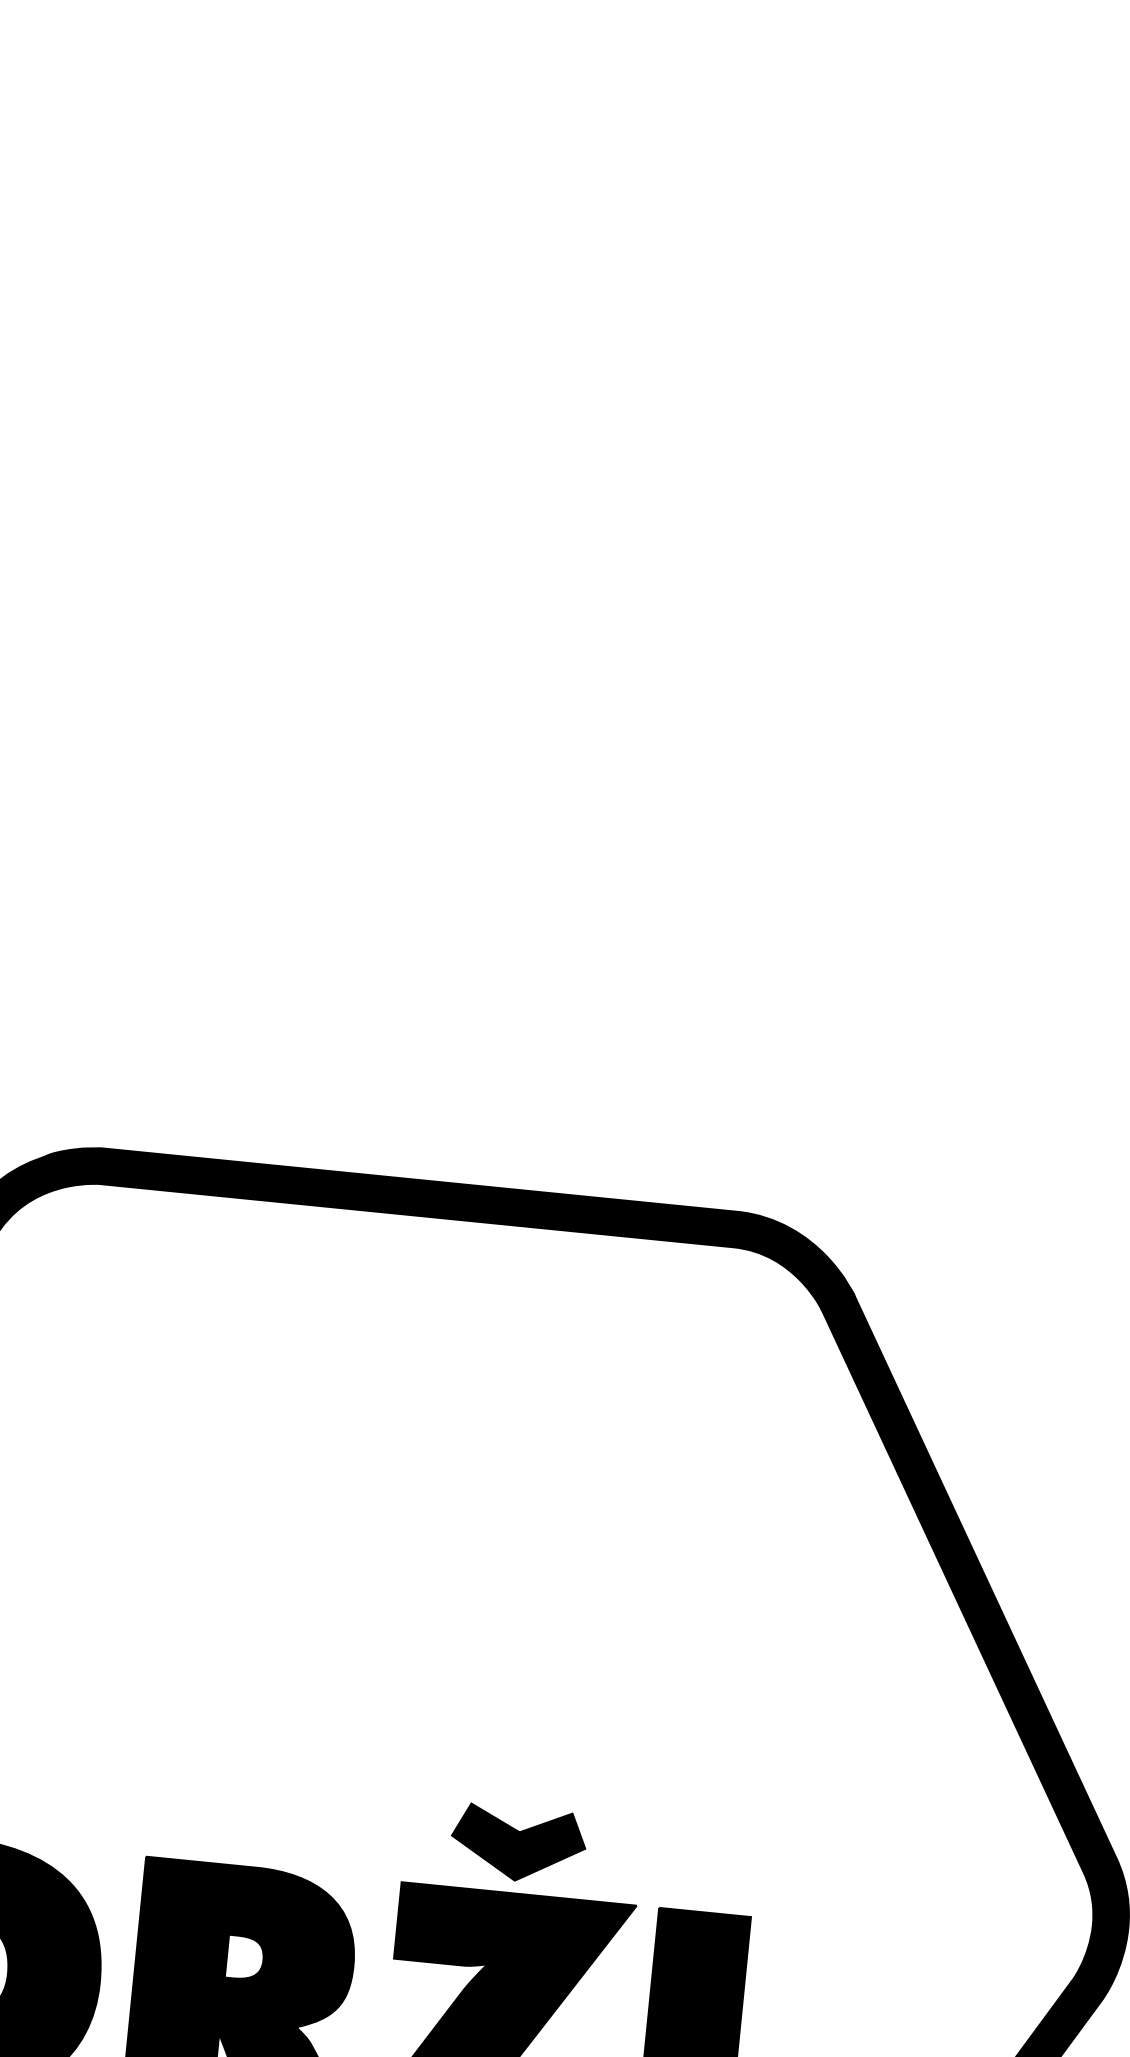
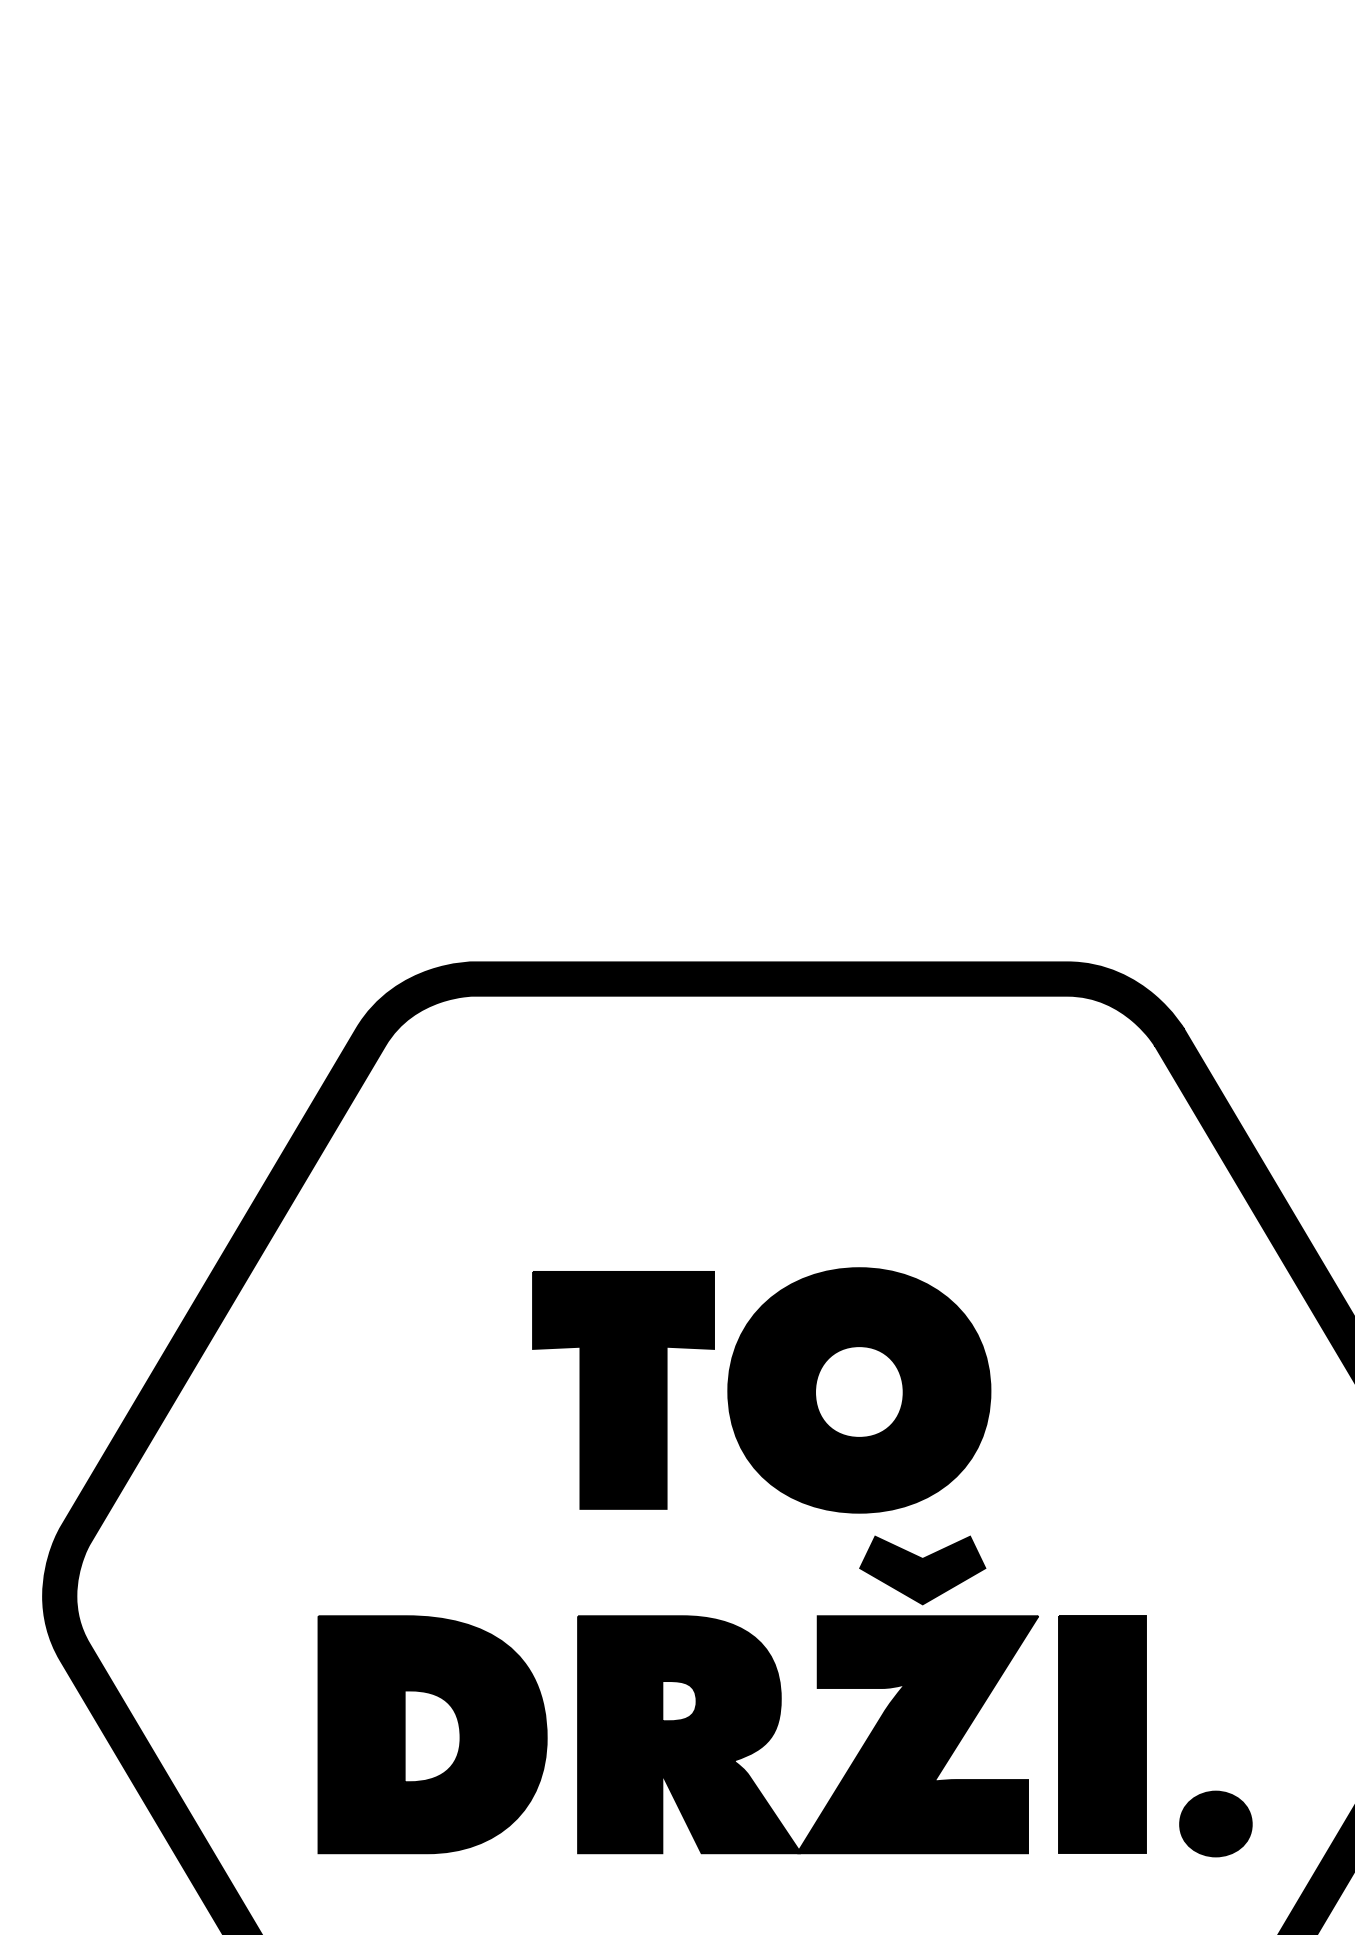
part: (365, 1635) -> (761, 1390), added

